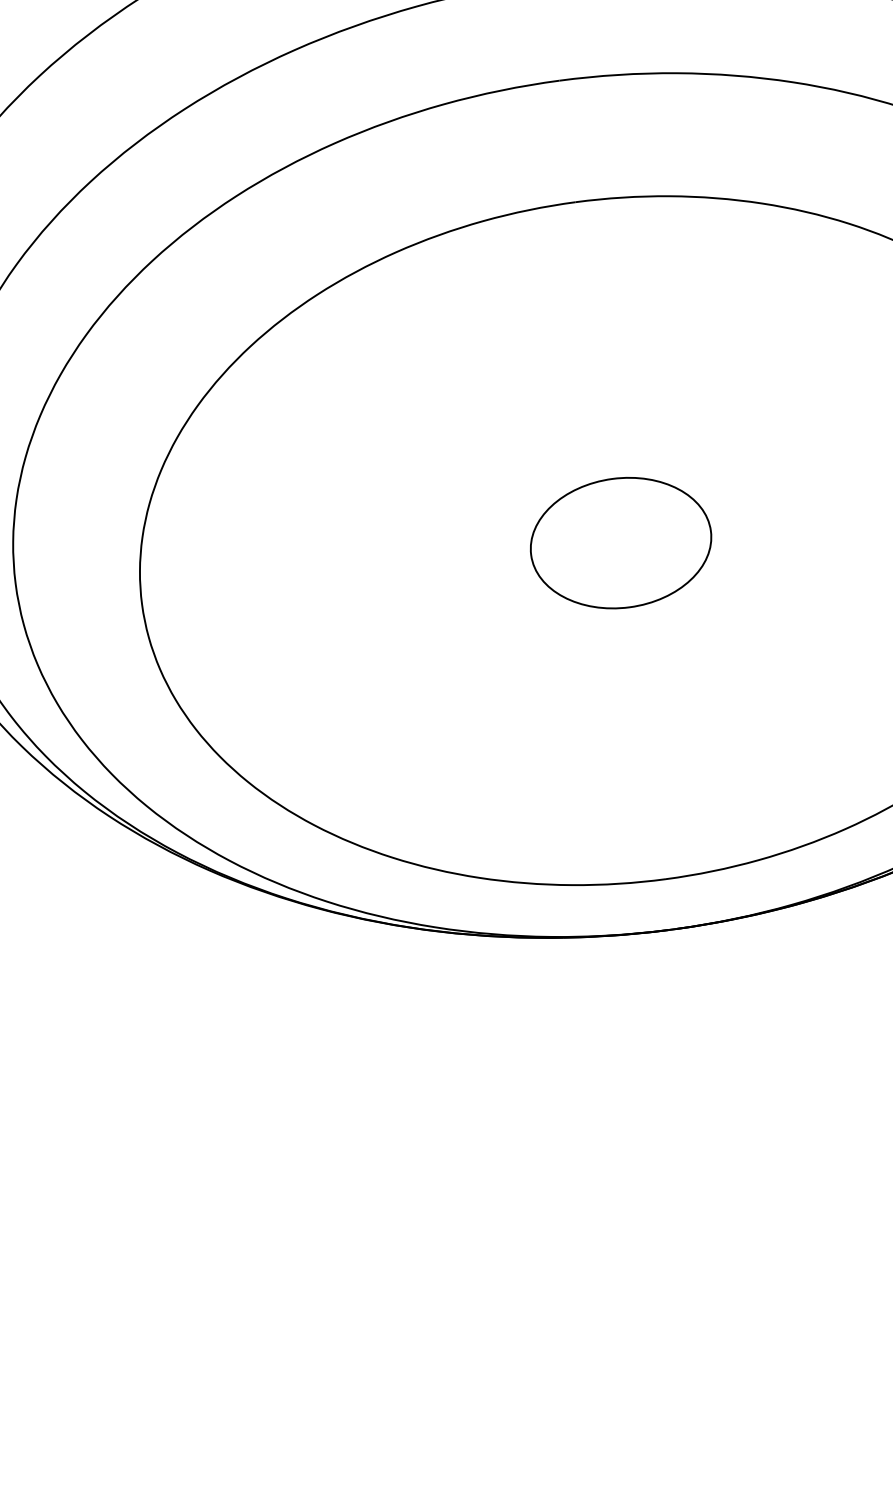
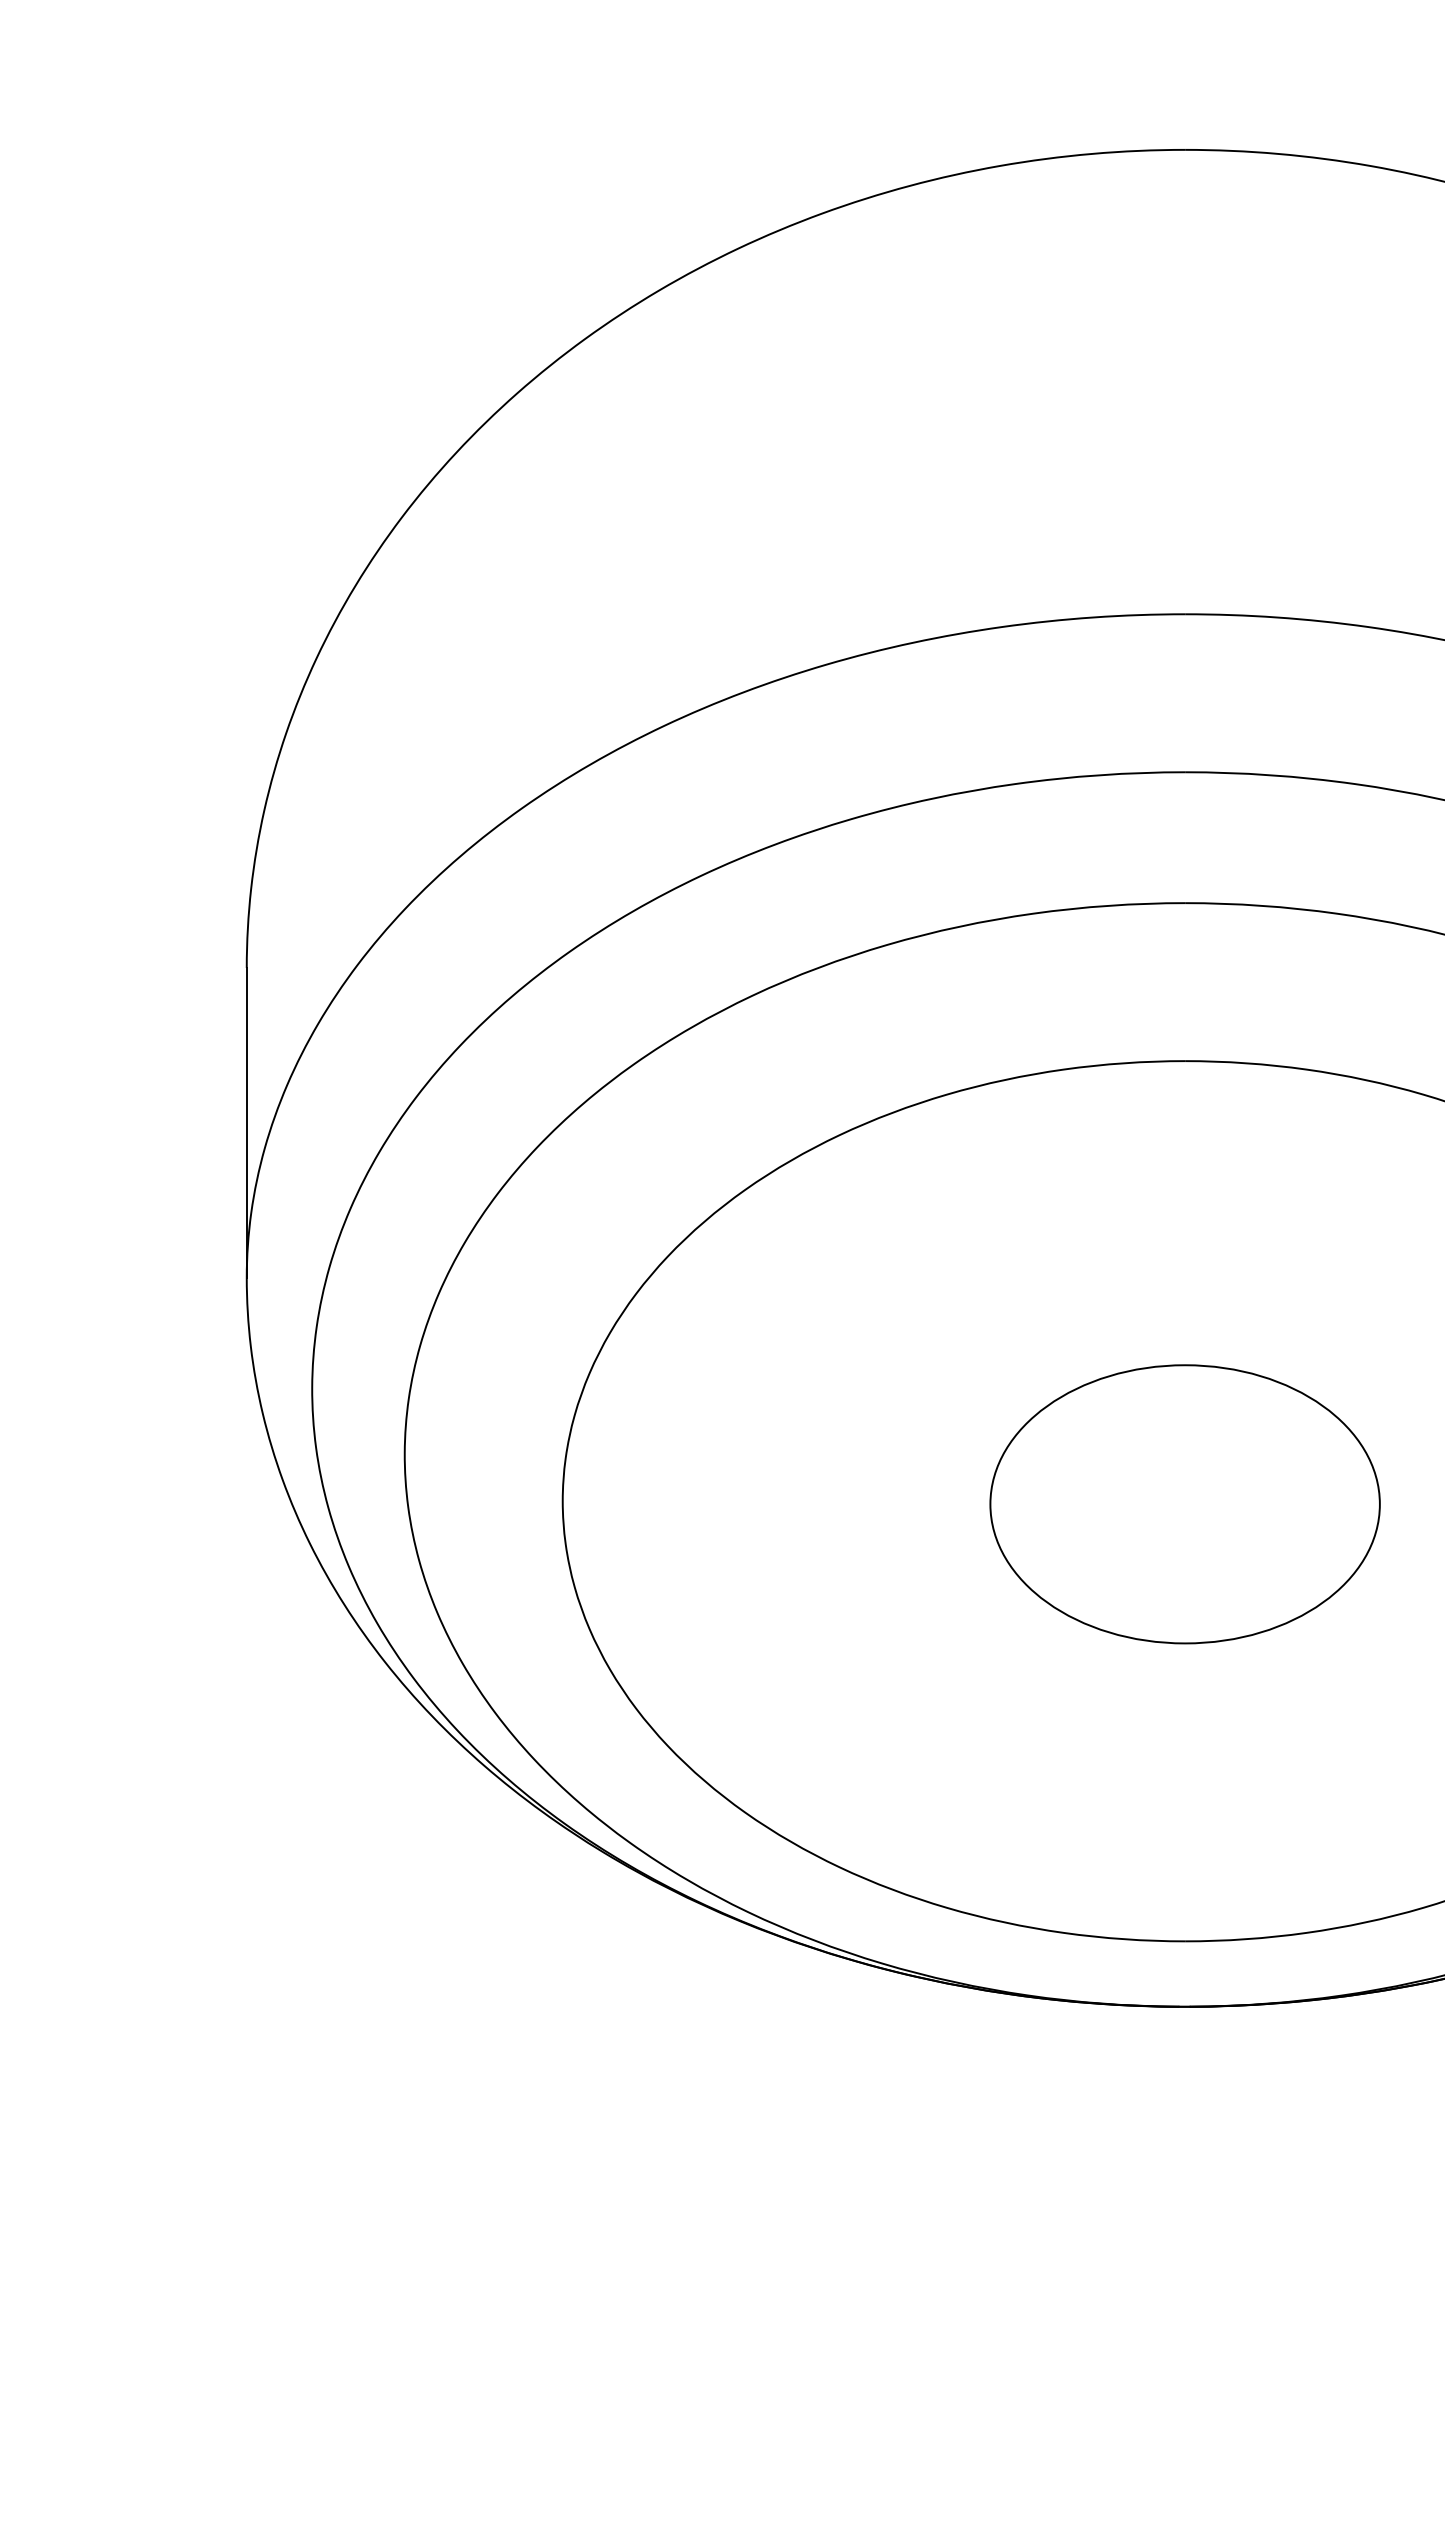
part: (620, 543) -> (1184, 1504), size x1.67

